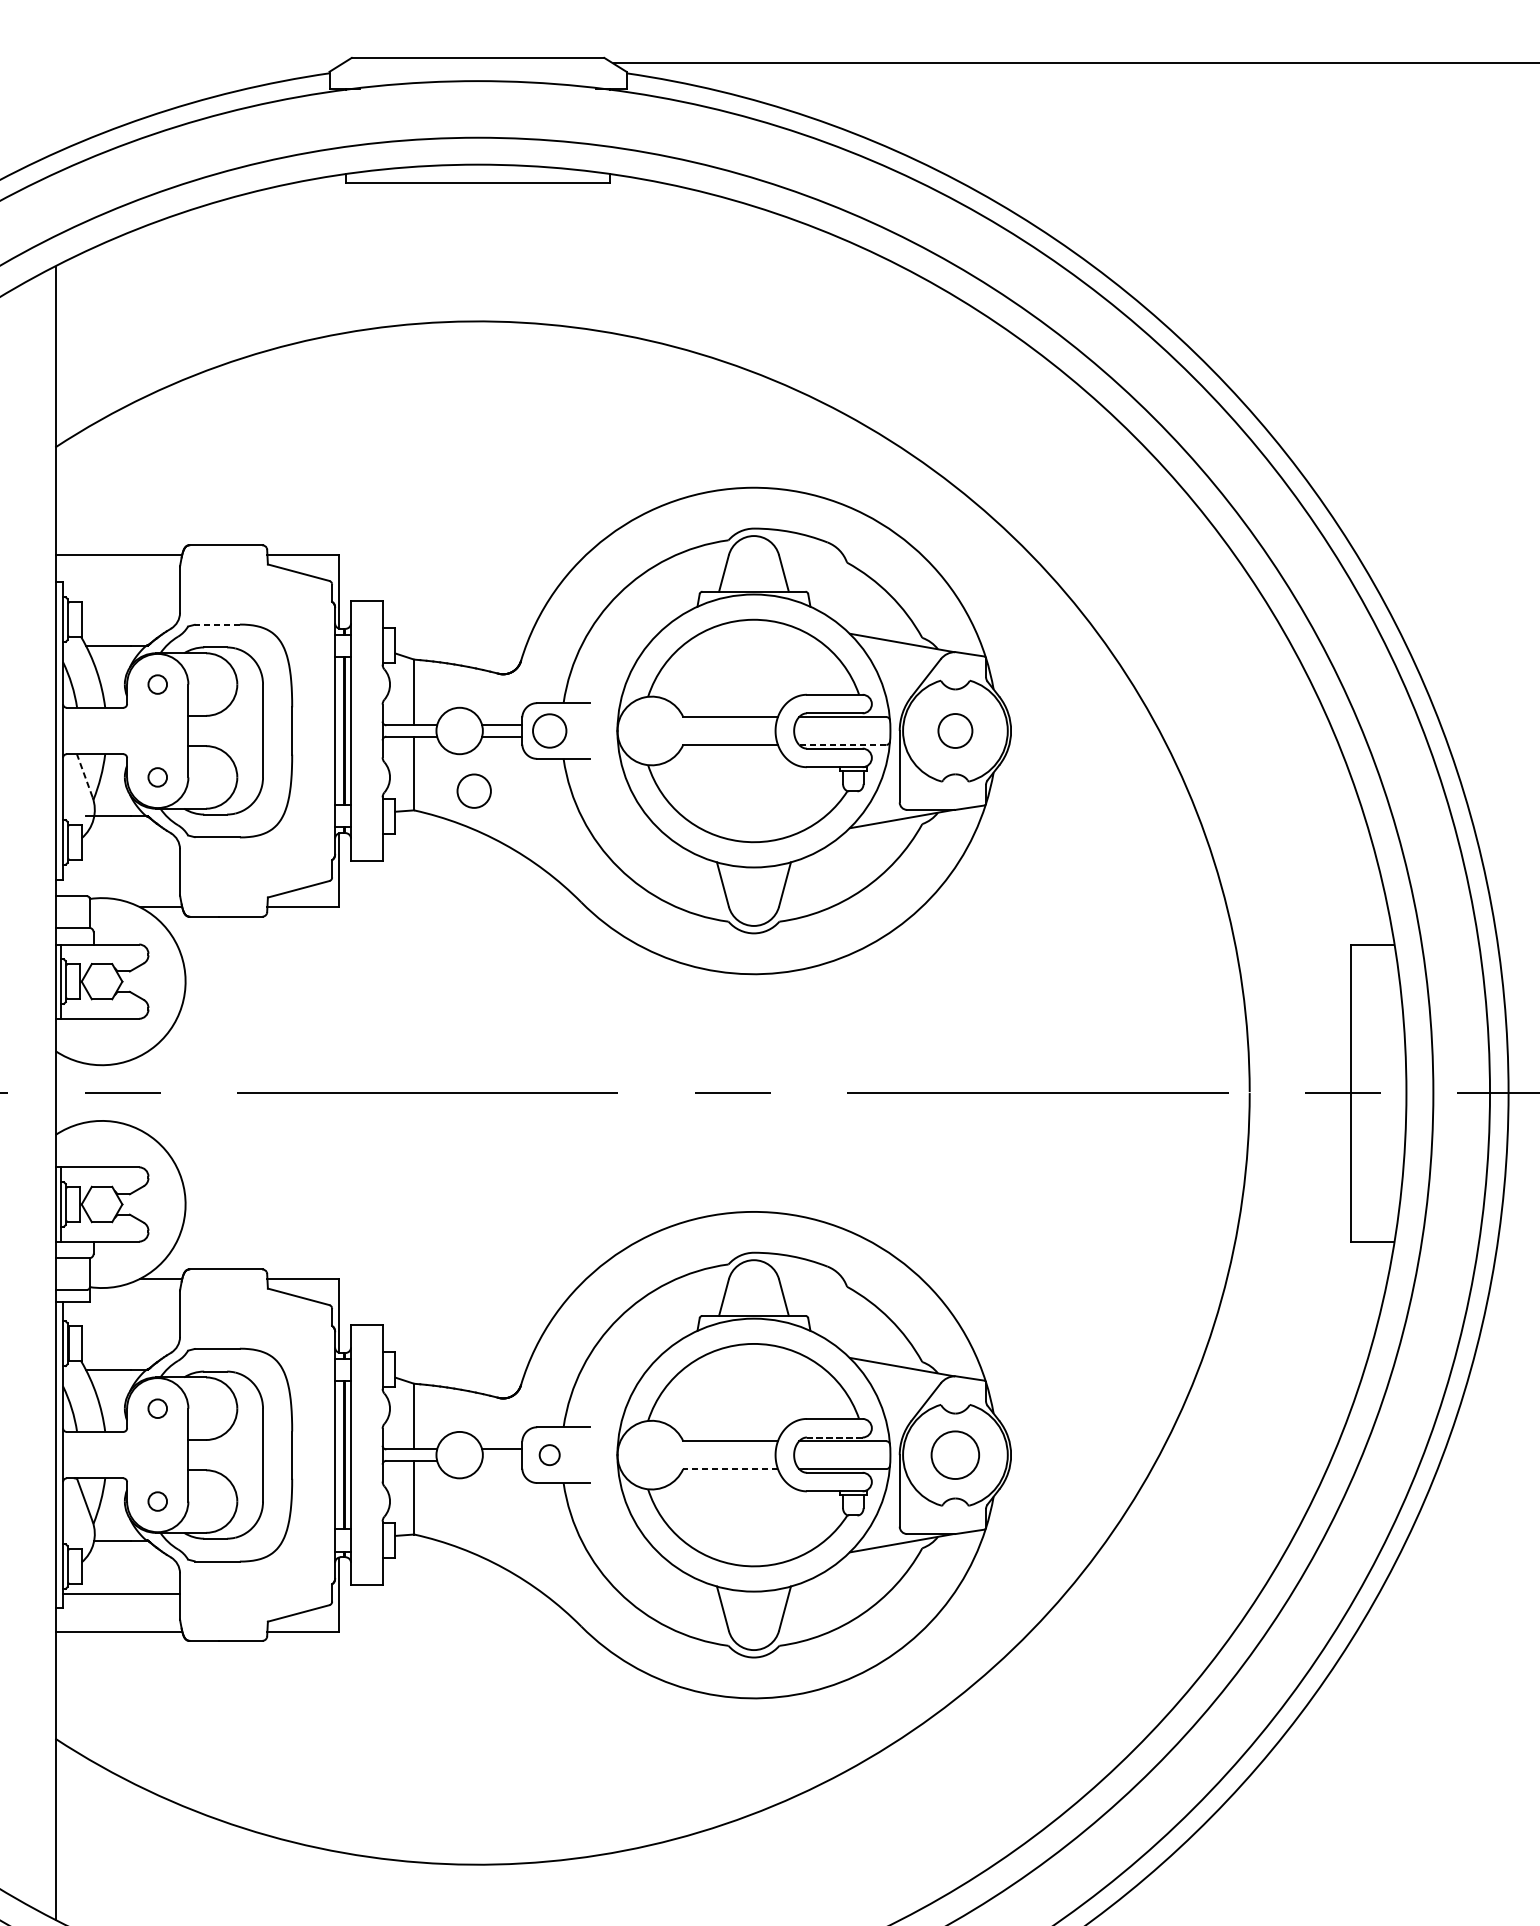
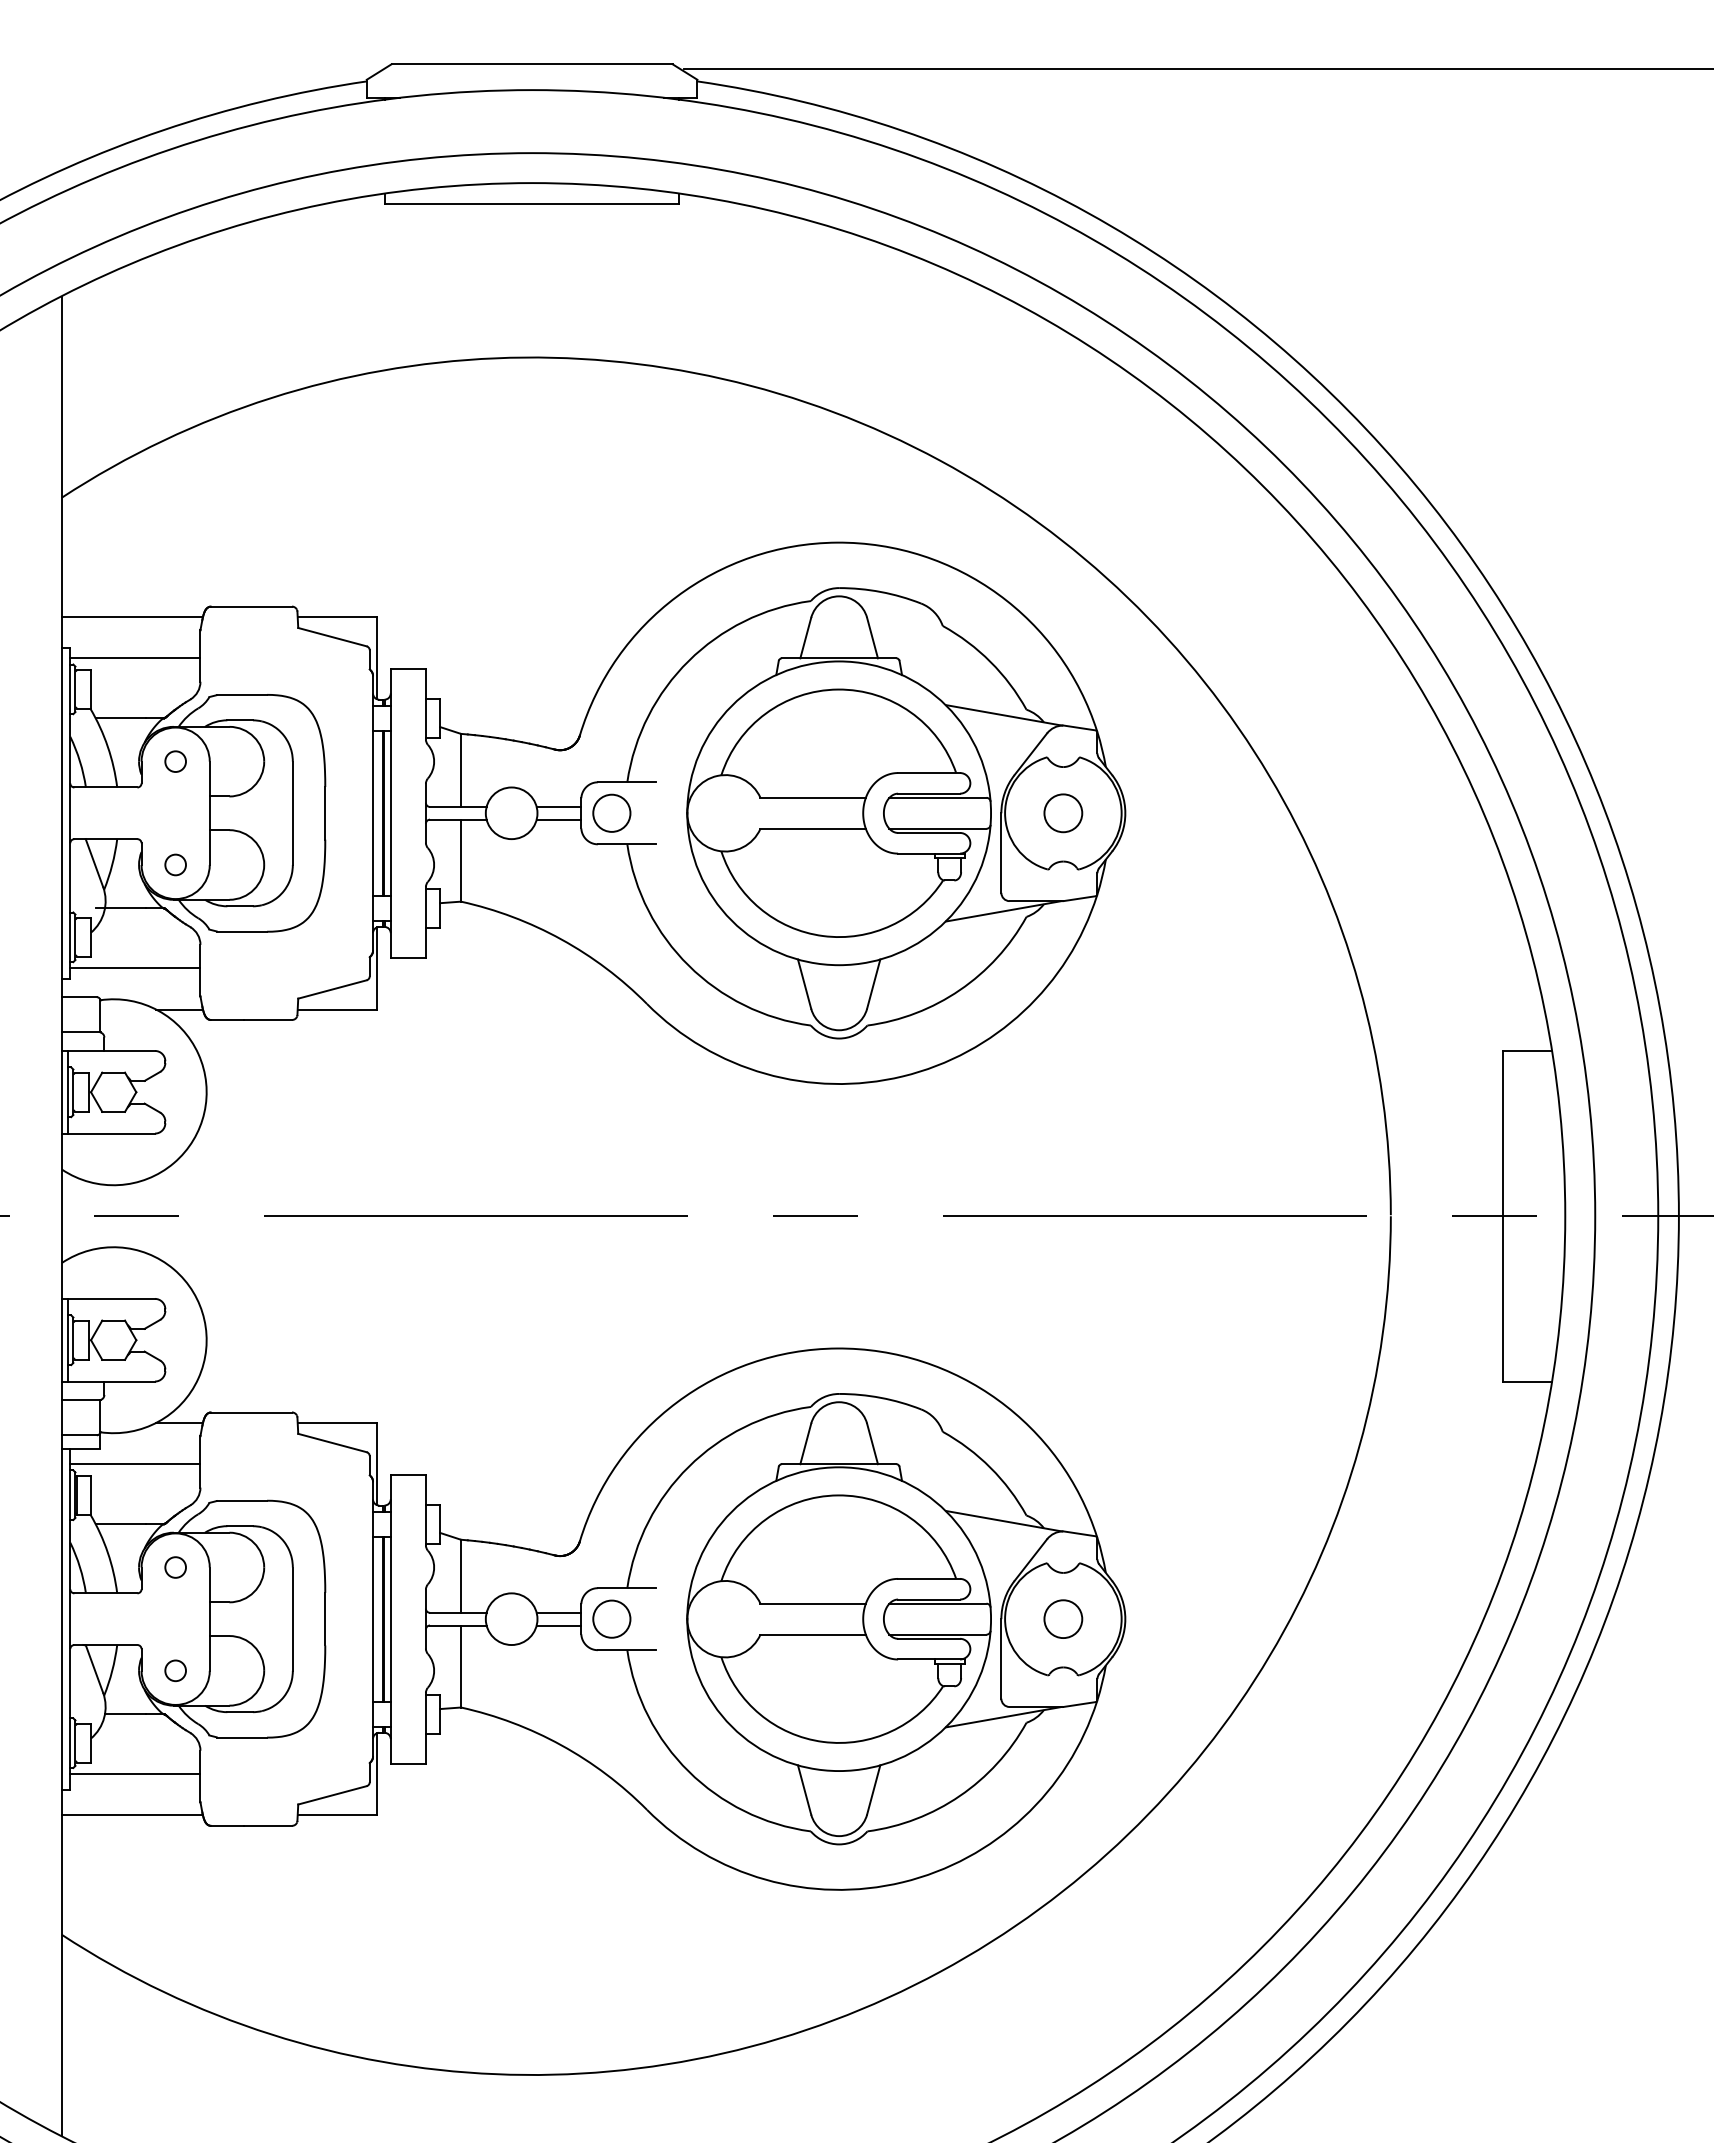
line: (121, 591) -> (135, 658), added
line: (216, 624) -> (241, 694), dashed -> solid
line: (842, 744) -> (937, 828), dashed -> solid
line: (84, 775) -> (94, 862), dashed -> solid
circle: (473, 790) -> (527, 879), removed
line: (121, 870) -> (135, 968), added
line: (121, 1316) -> (135, 1464), added
line: (835, 1437) -> (929, 1599), dashed -> solid
circle: (549, 1454) -> (611, 1618), size x1.67
circle: (955, 1454) -> (1063, 1618), size x0.71
line: (501, 1460) -> (558, 1625), added
line: (730, 1468) -> (813, 1634), dashed -> solid

